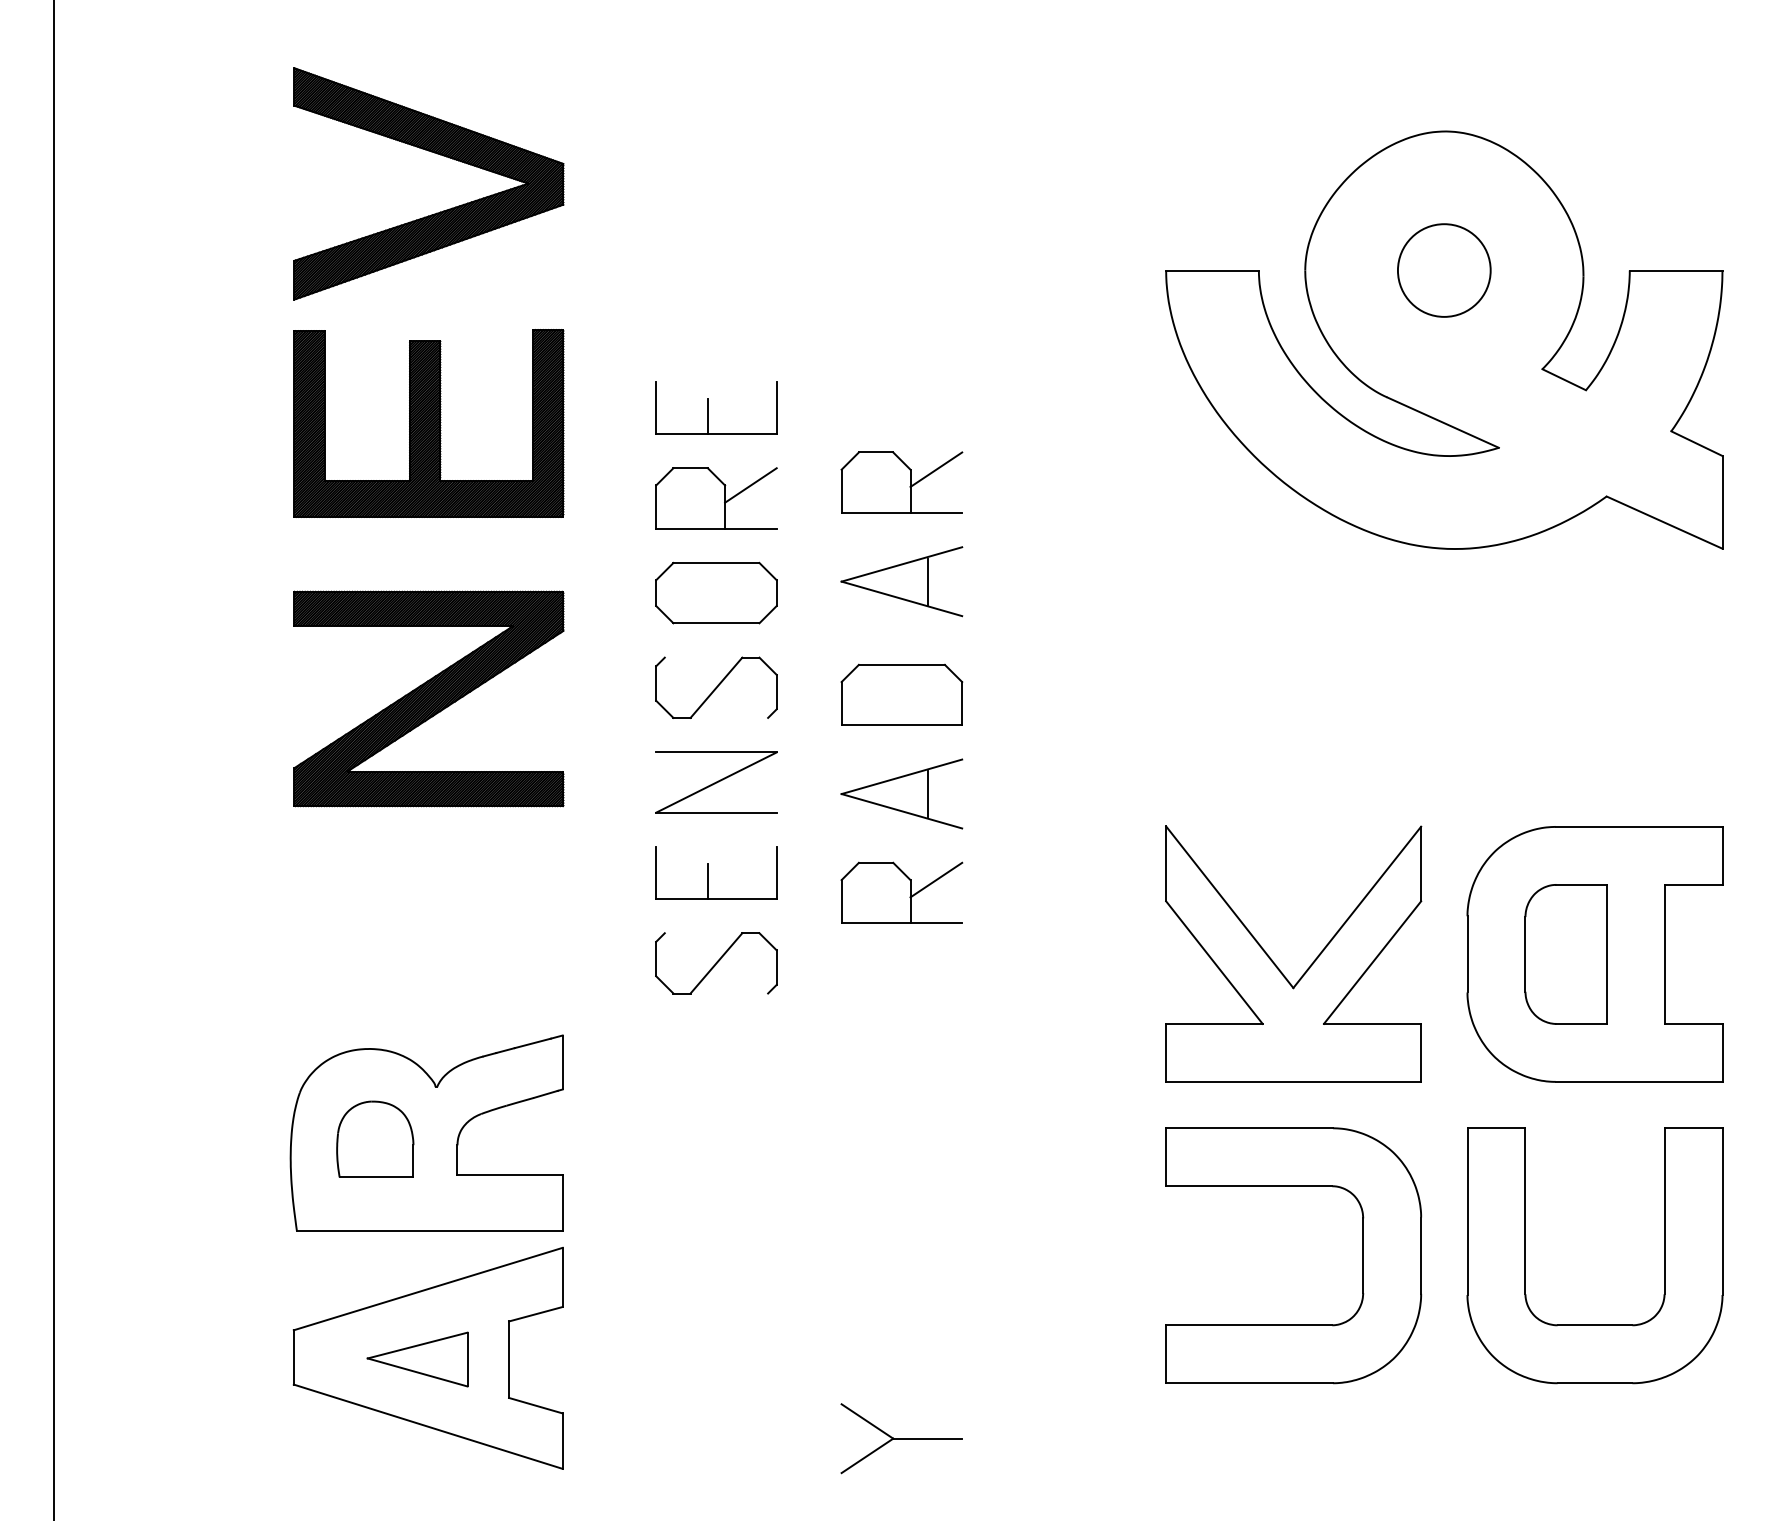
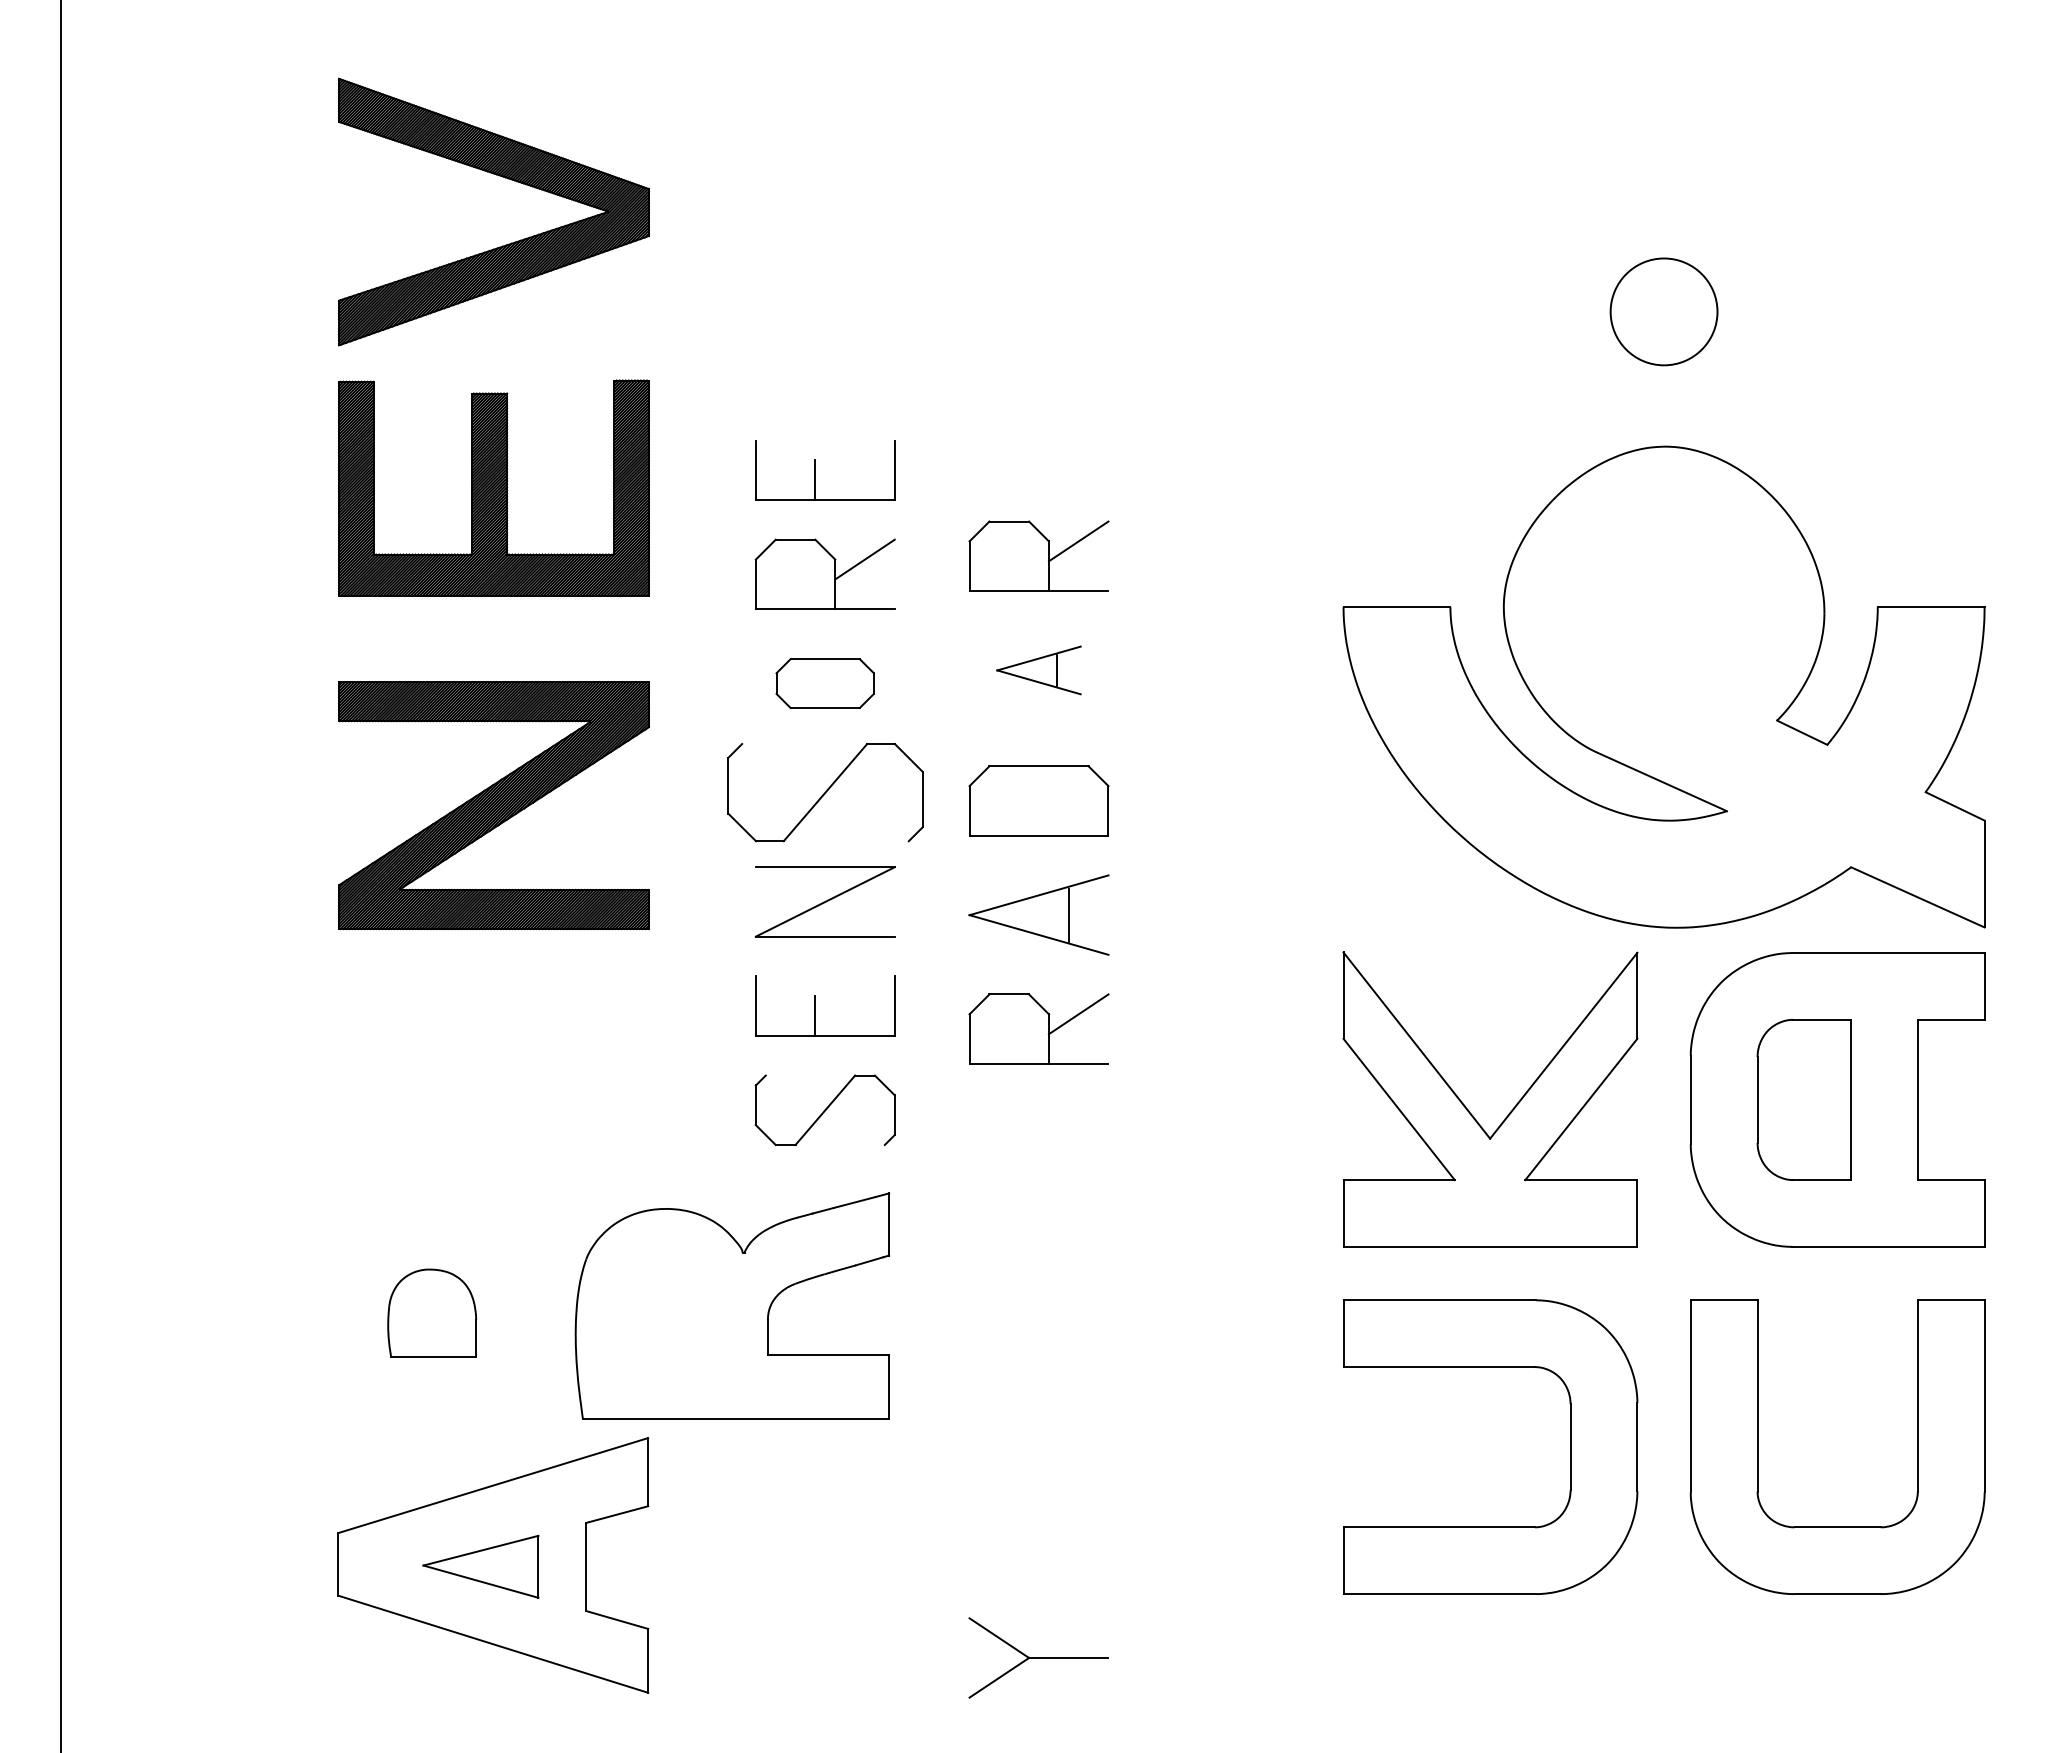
part: (1443, 339) -> (1663, 686), moved
part: (901, 581) -> (1038, 670), size x0.6
part: (715, 593) -> (824, 683), size x0.7
part: (715, 687) -> (824, 792), size x1.4
part: (426, 1132) -> (732, 1305), moved

